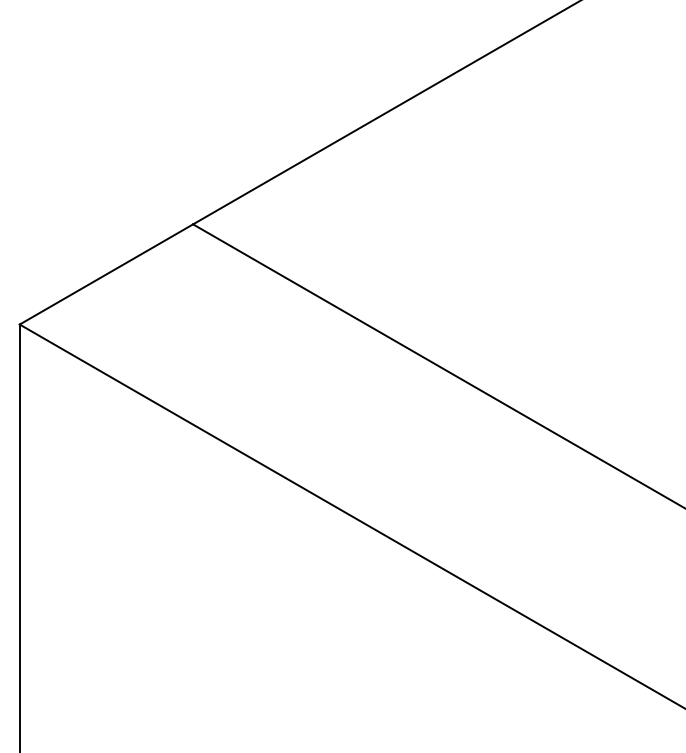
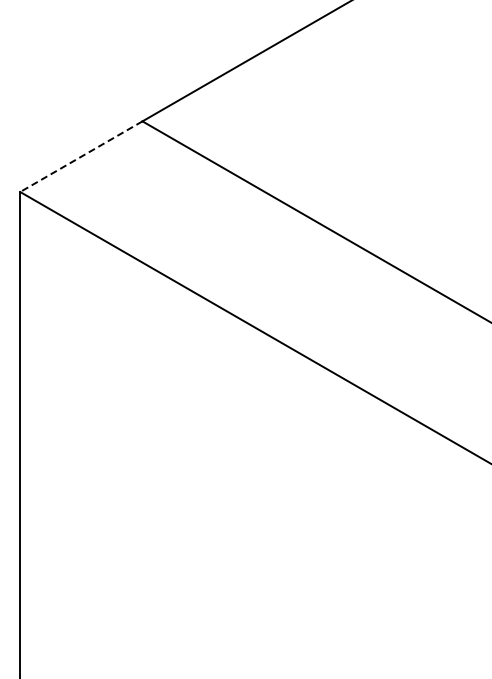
line: (106, 274) -> (81, 156), solid -> dashed

